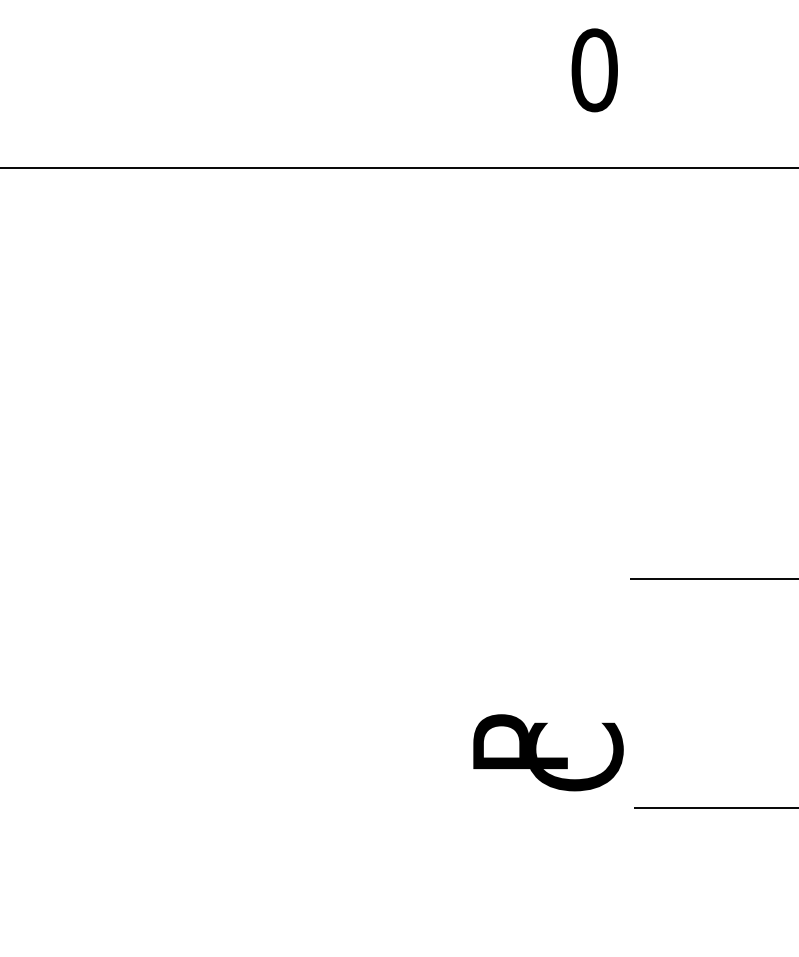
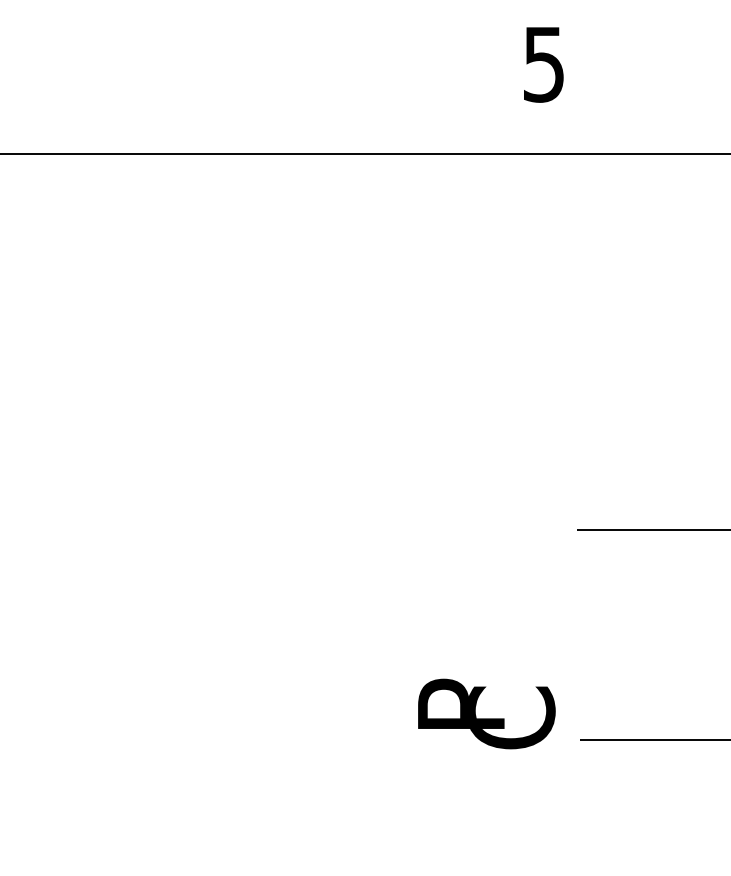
text: (595, 70) -> (544, 64), 0 -> 5
text: (548, 752) -> (486, 713), moved

